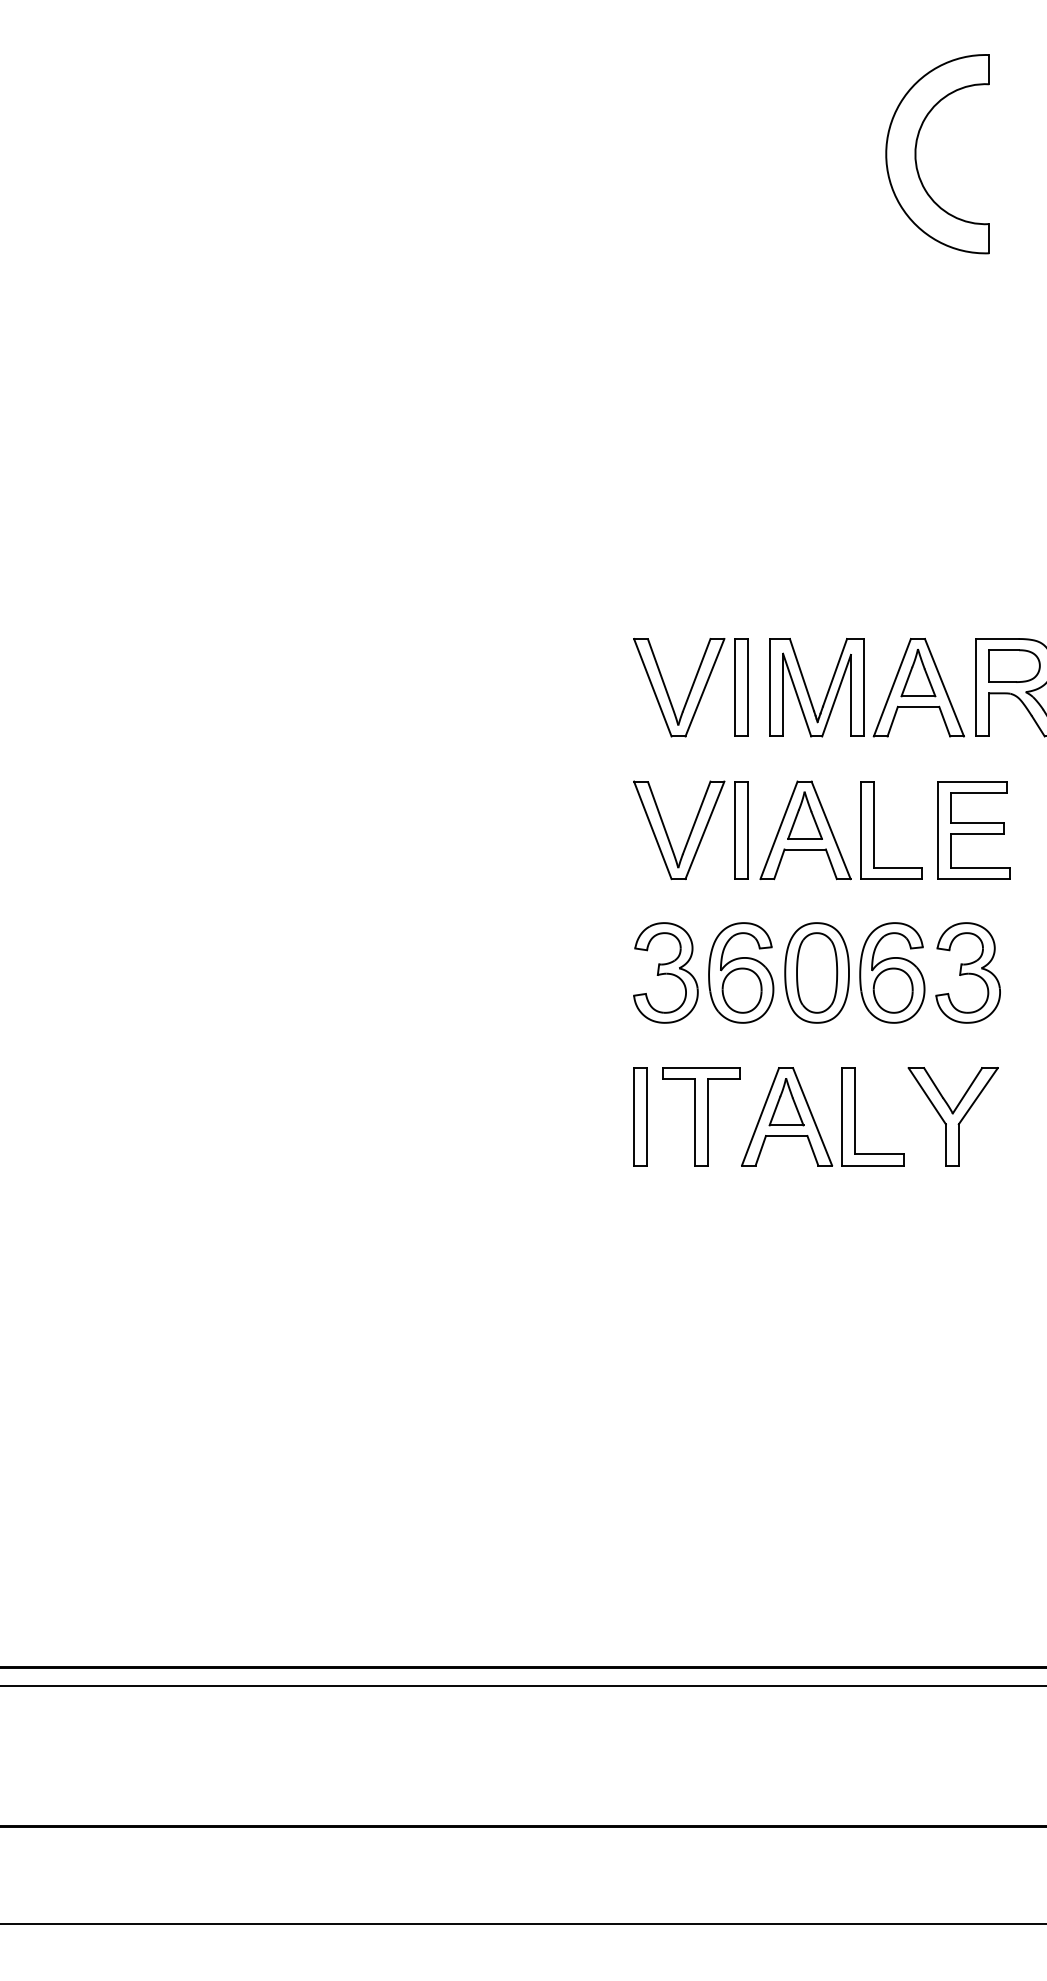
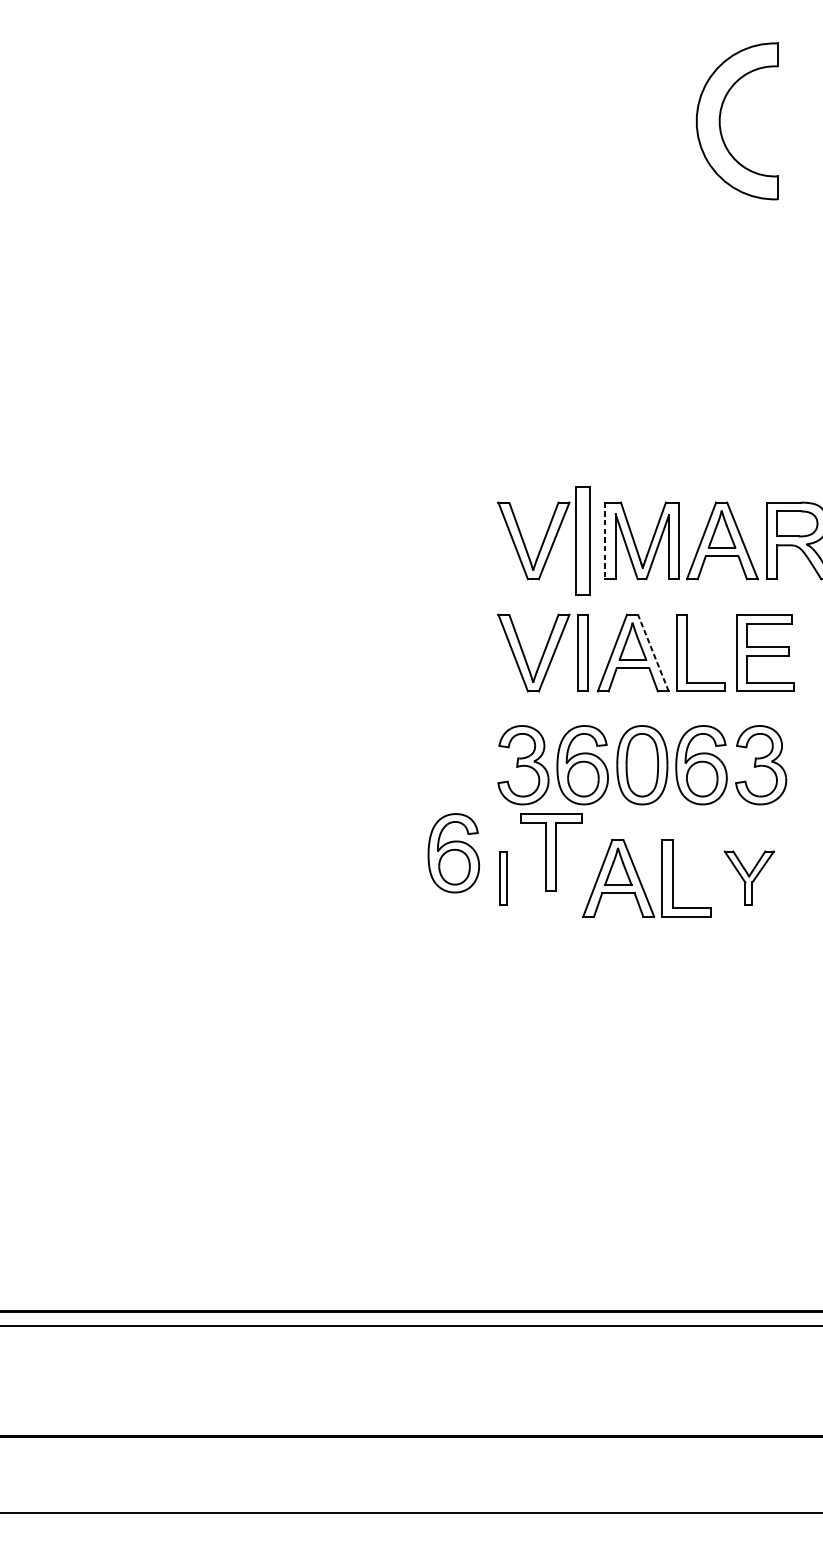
part: (741, 687) -> (582, 540), size x1.4
line: (770, 687) -> (605, 540), solid -> dashed
line: (830, 829) -> (652, 652), solid -> dashed
part: (577, 1084) -> (453, 852), added
part: (640, 1116) -> (503, 878), size x0.7
part: (701, 1116) -> (551, 852), moved
part: (952, 1116) -> (748, 878), size x0.7

